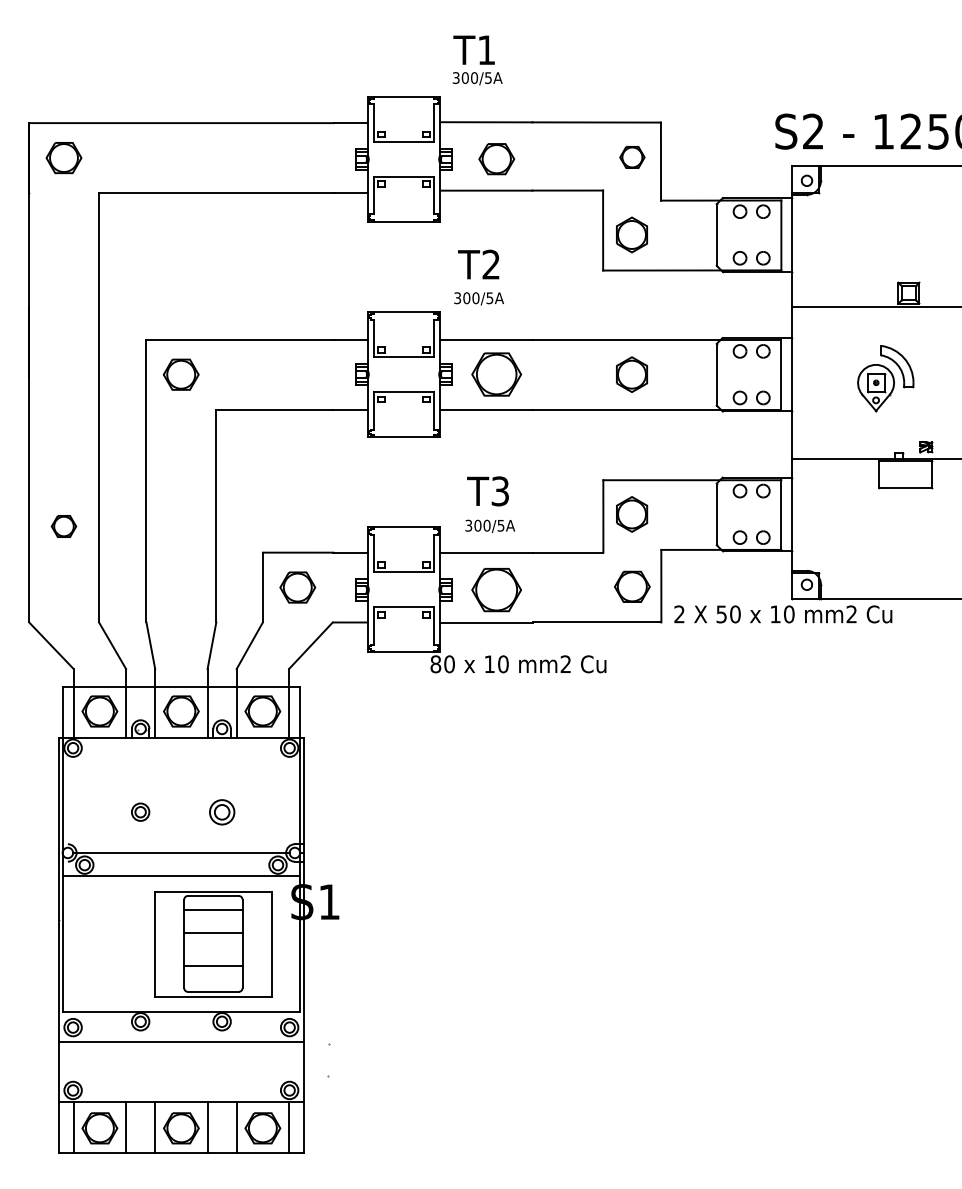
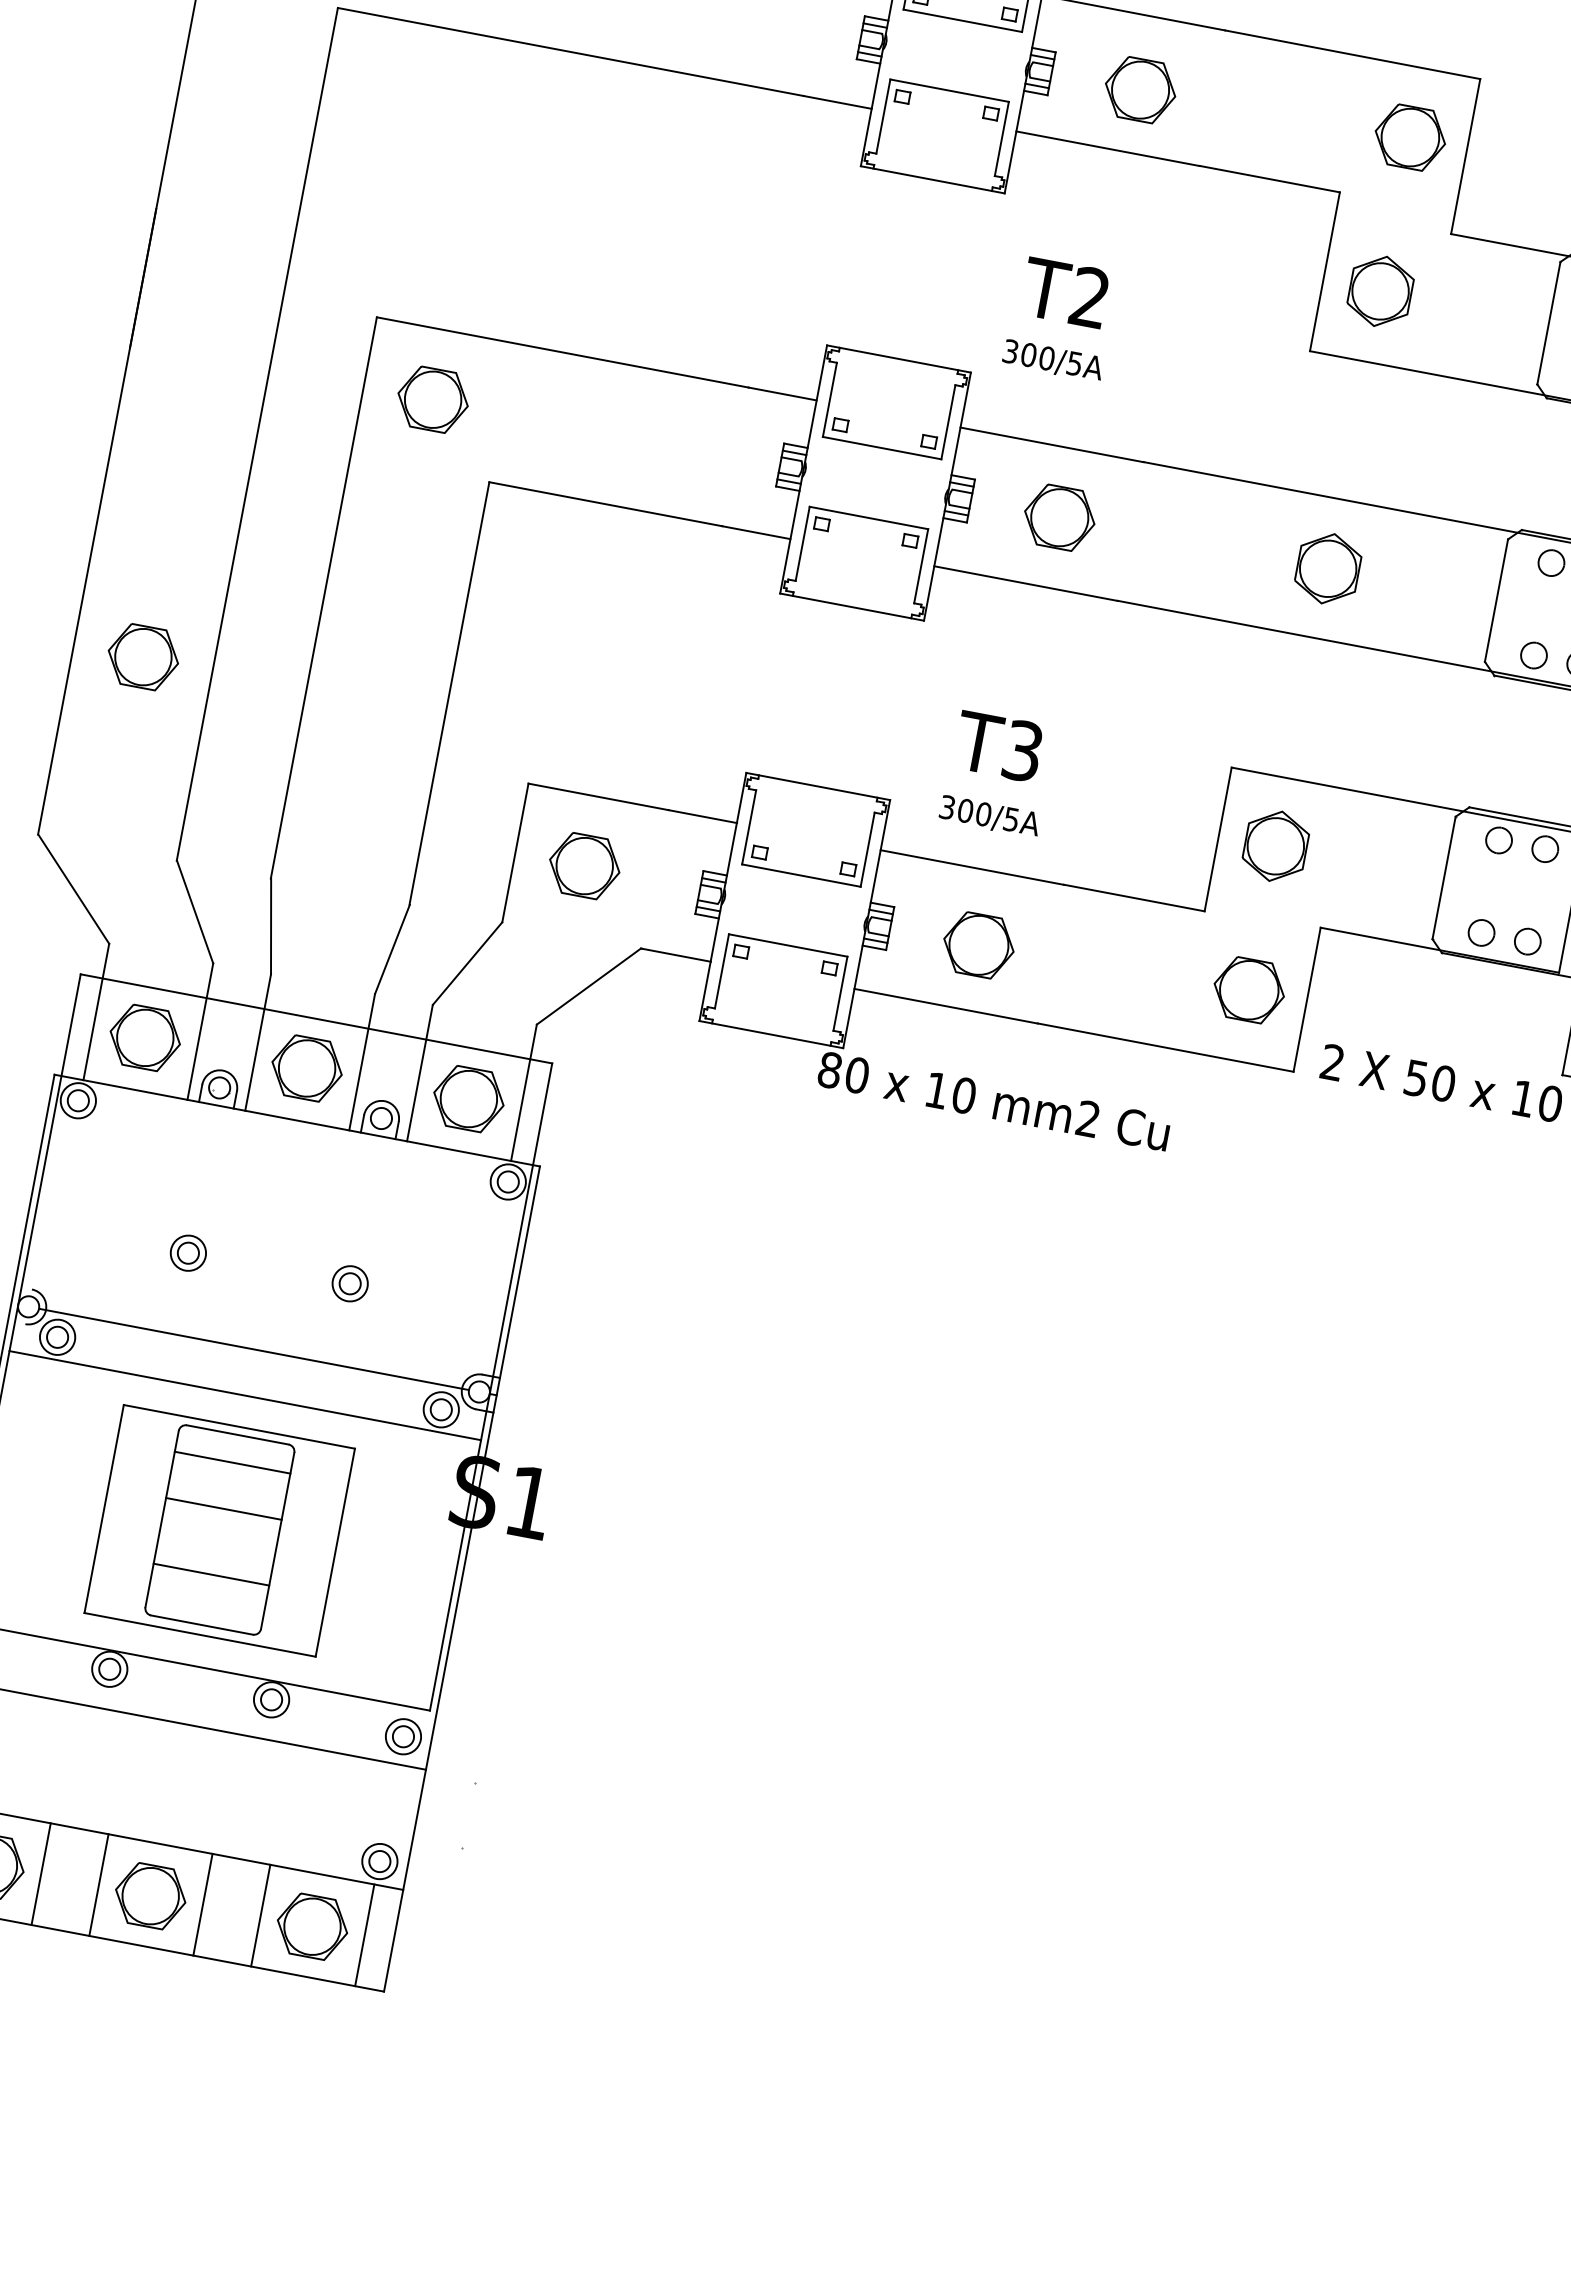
part: (632, 157) -> (1410, 137), size x1.43
part: (496, 374) -> (1059, 517), size x0.71
part: (63, 526) -> (142, 656), size x1.43
part: (496, 589) -> (978, 944), size x0.71
part: (221, 811) -> (349, 1282), size x0.71
part: (213, 944) -> (219, 1531), moved

